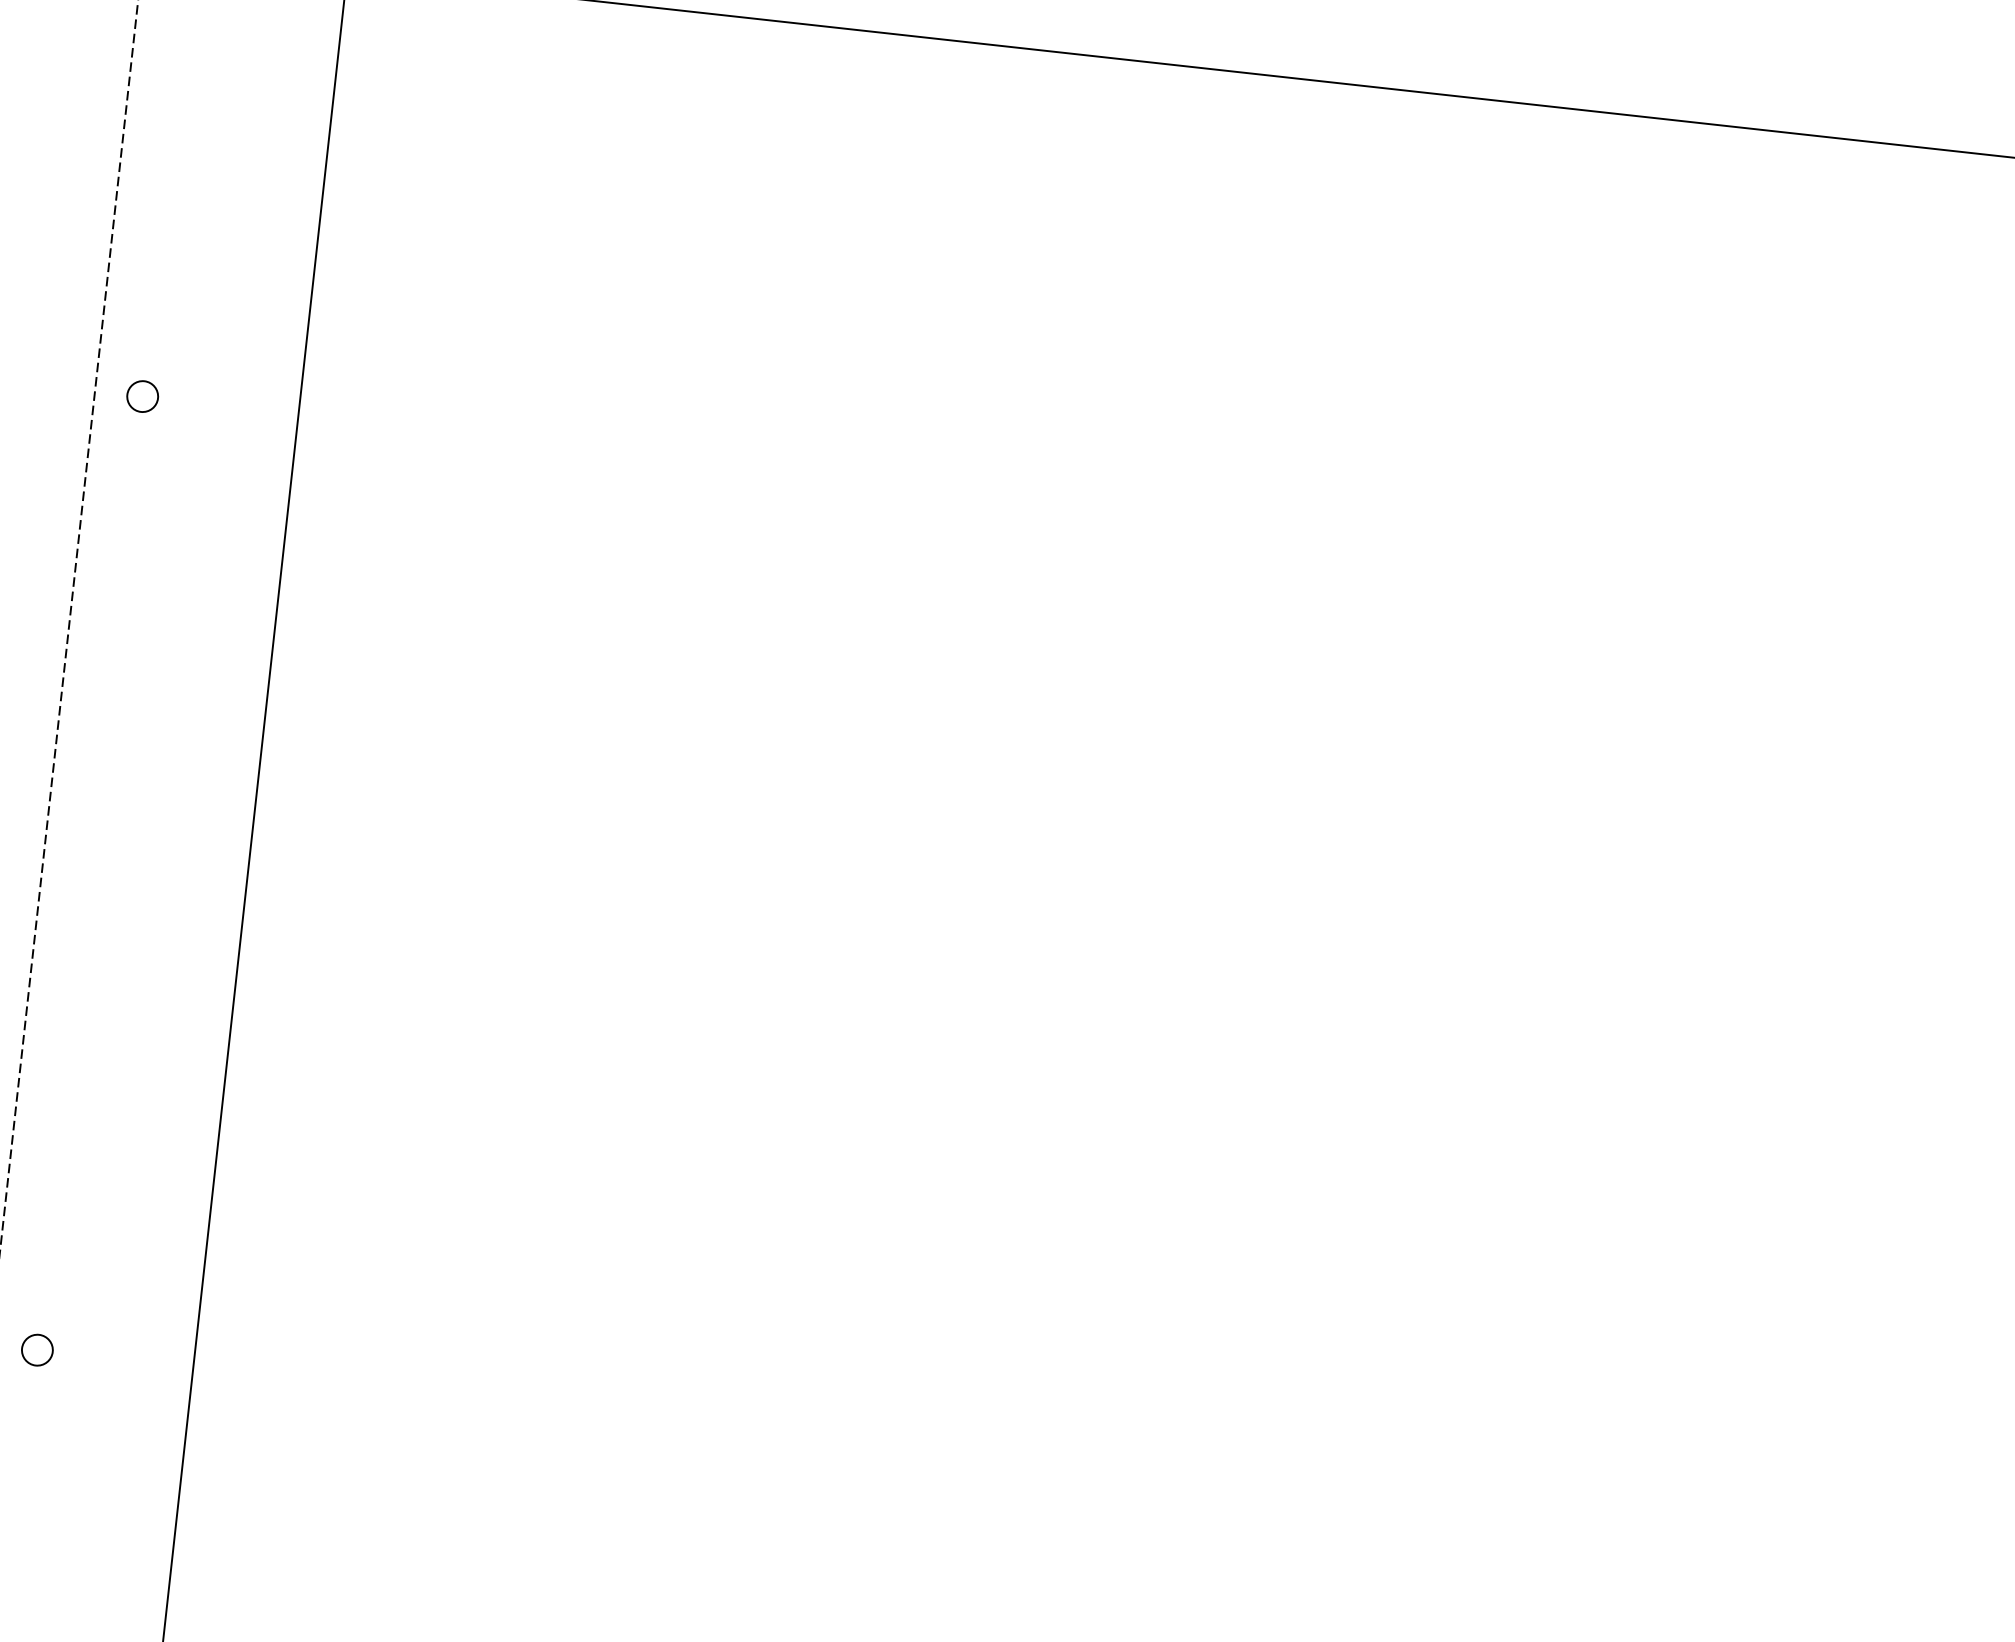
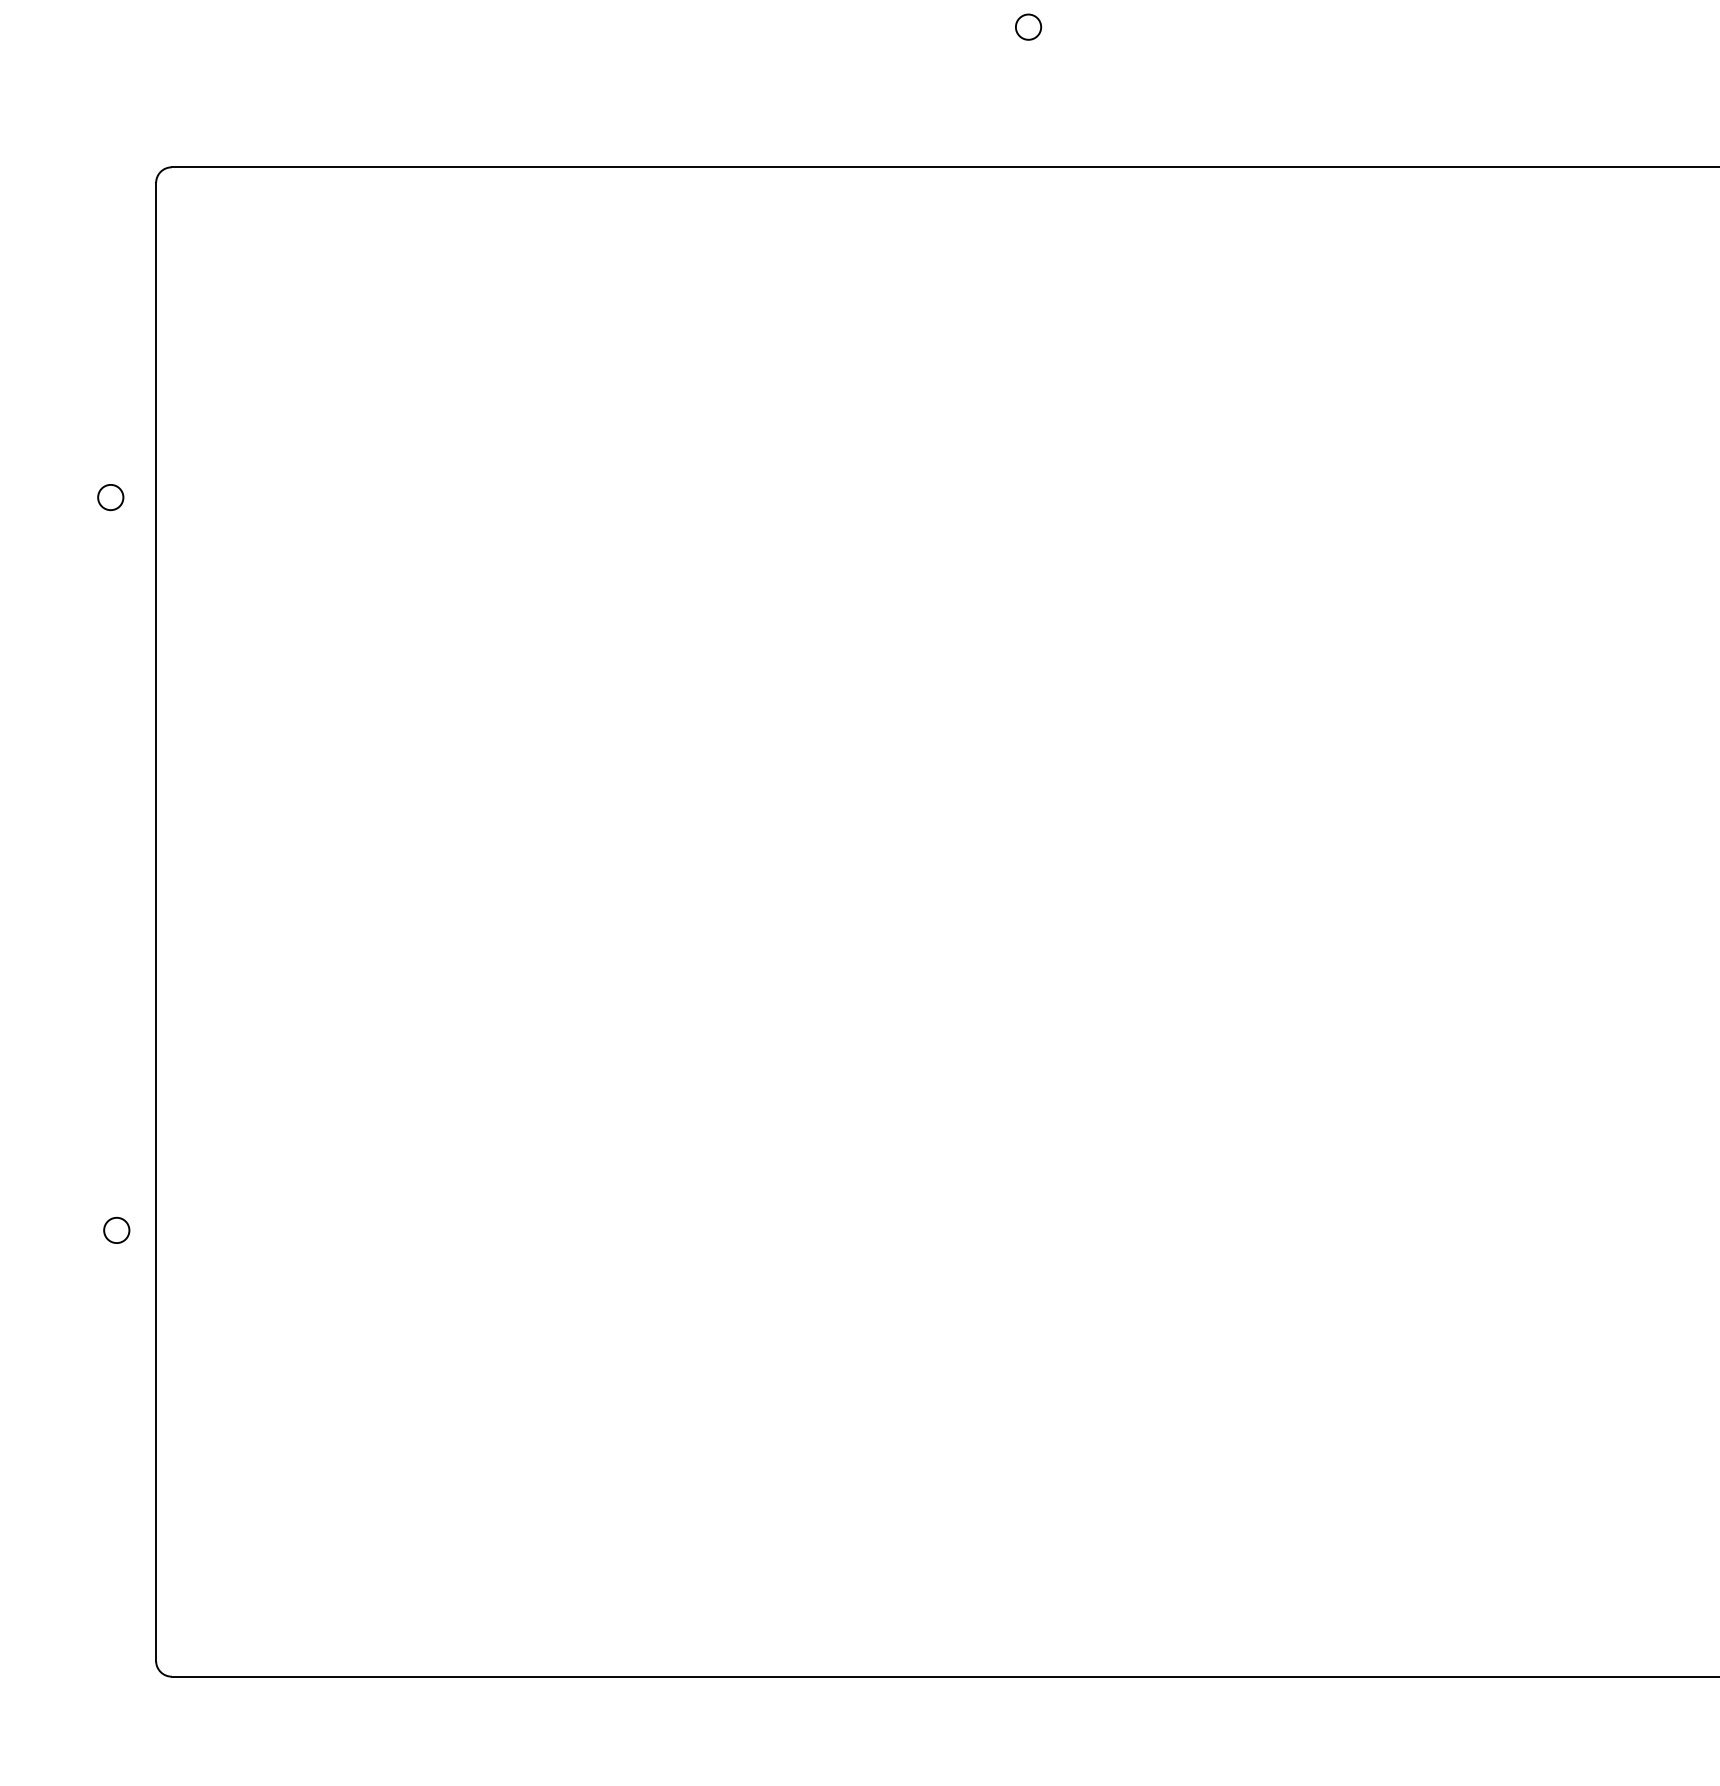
circle: (142, 396) -> (110, 497), moved
circle: (37, 1349) -> (116, 1229), moved

